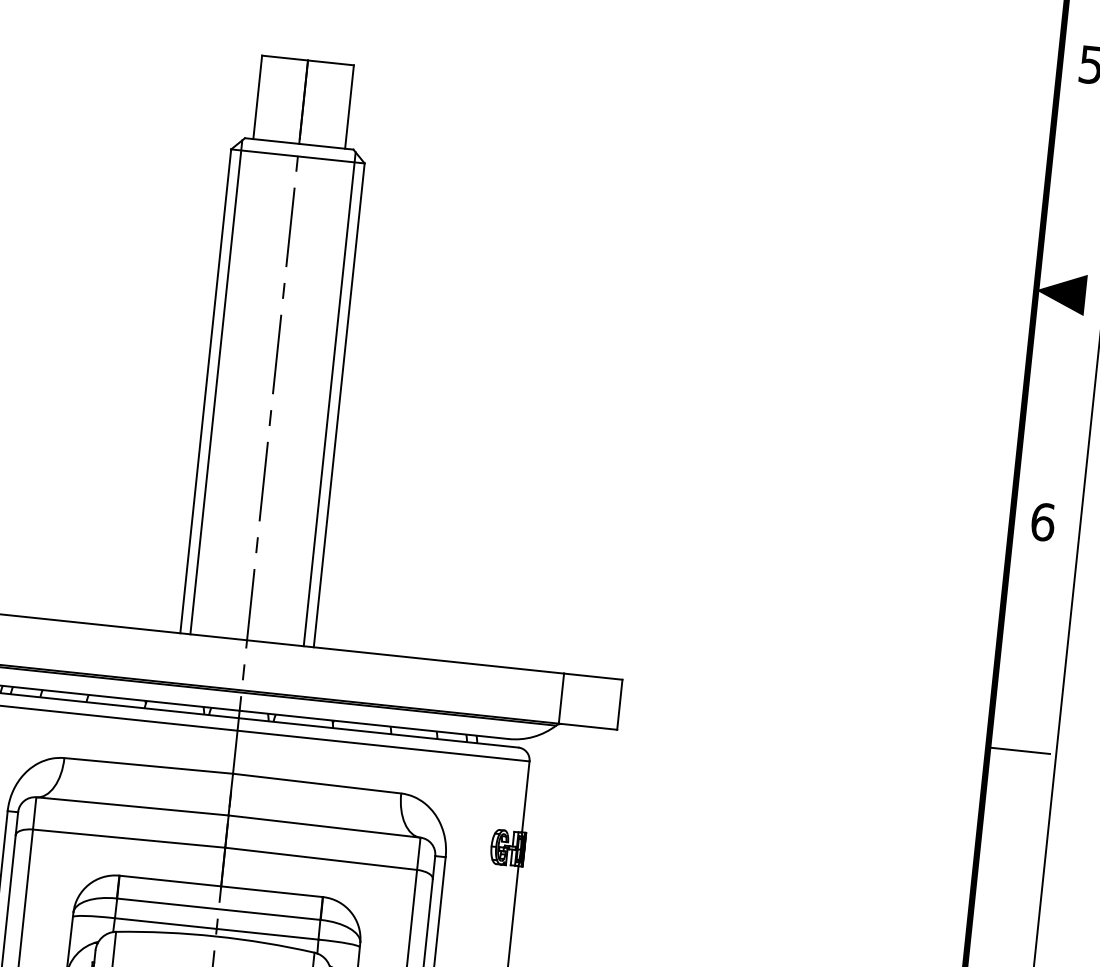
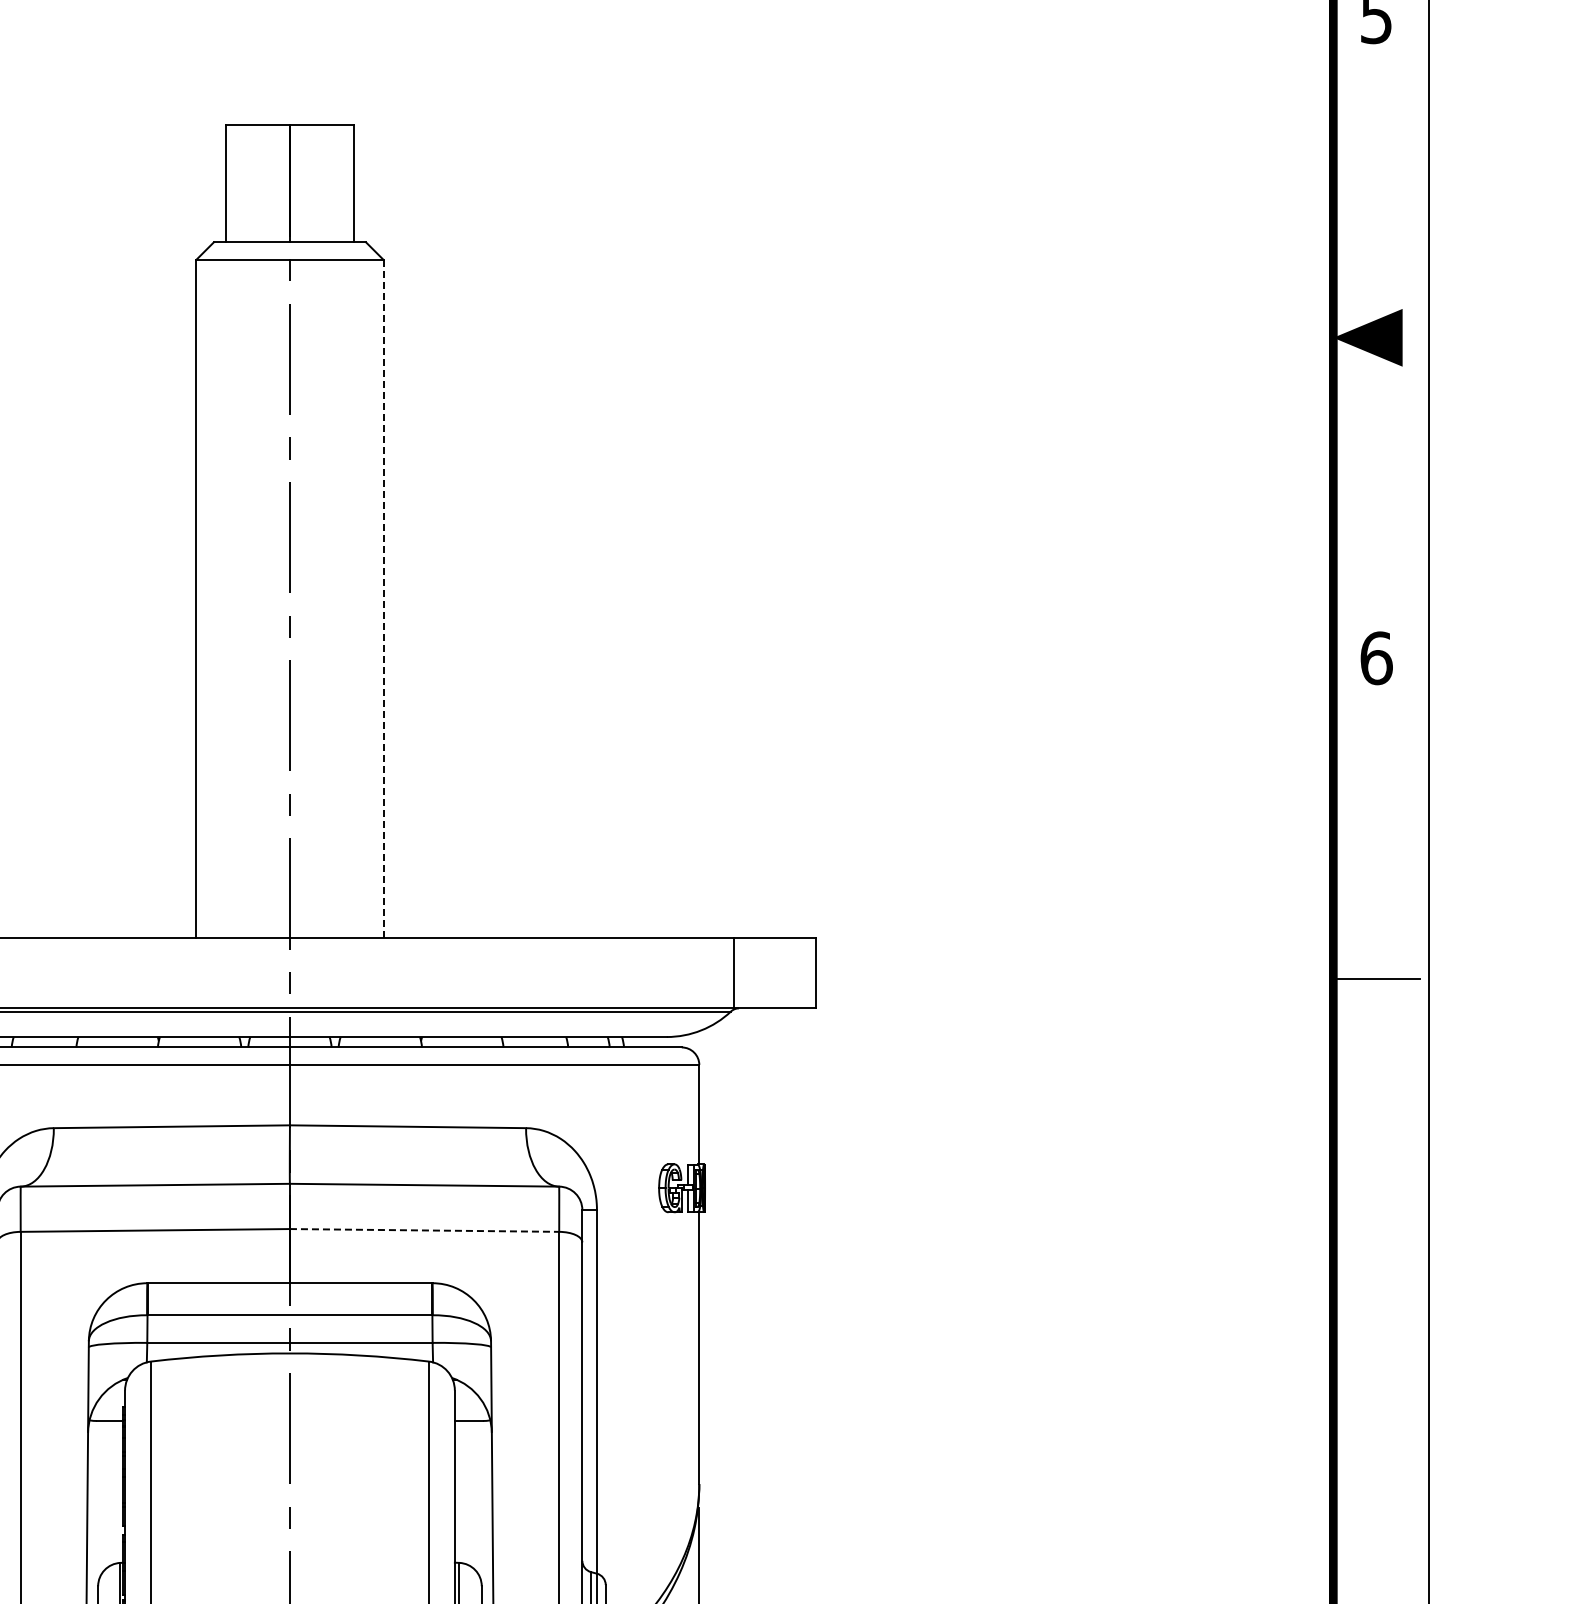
line: (216, 387) -> (210, 591), removed
line: (329, 398) -> (369, 591), removed
line: (339, 404) -> (383, 598), solid -> dashed
line: (321, 858) -> (424, 1230), solid -> dashed

